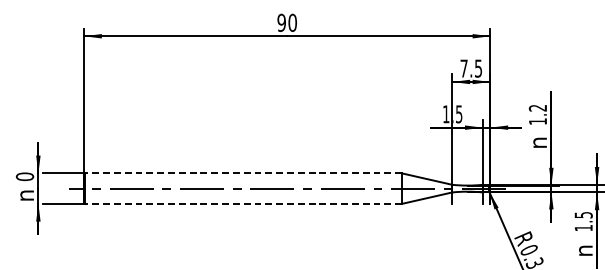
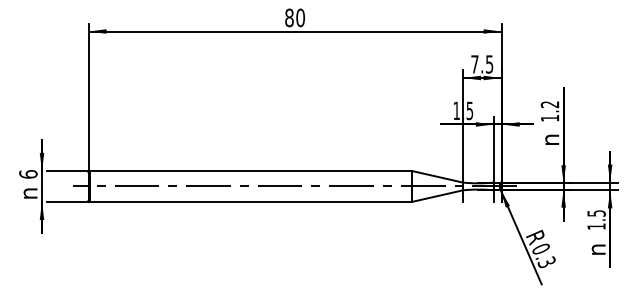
text: (281, 22) -> (289, 17), 90 -> 80
line: (243, 172) -> (250, 170), dashed -> solid
text: (25, 176) -> (28, 174), 0 -> 6
line: (243, 203) -> (250, 201), dashed -> solid

